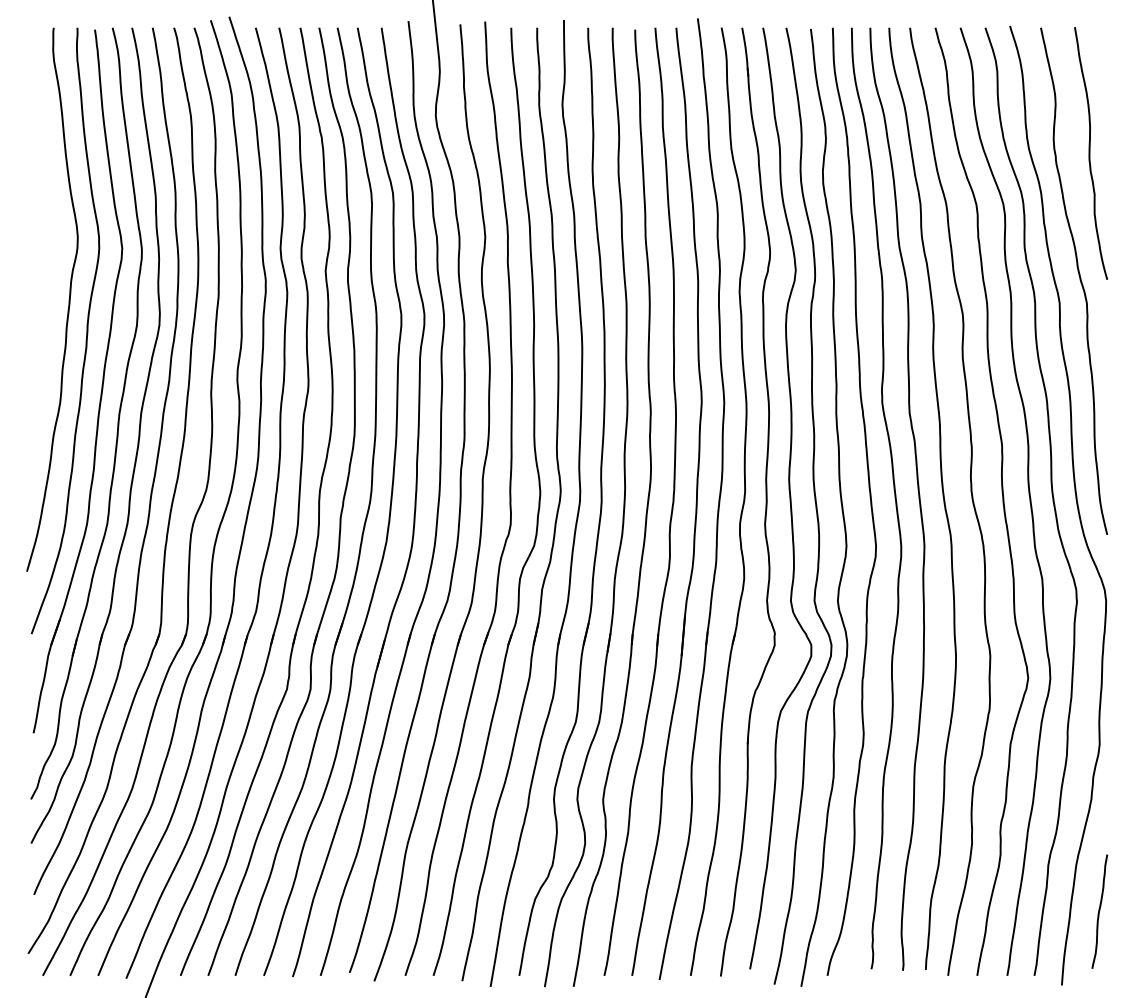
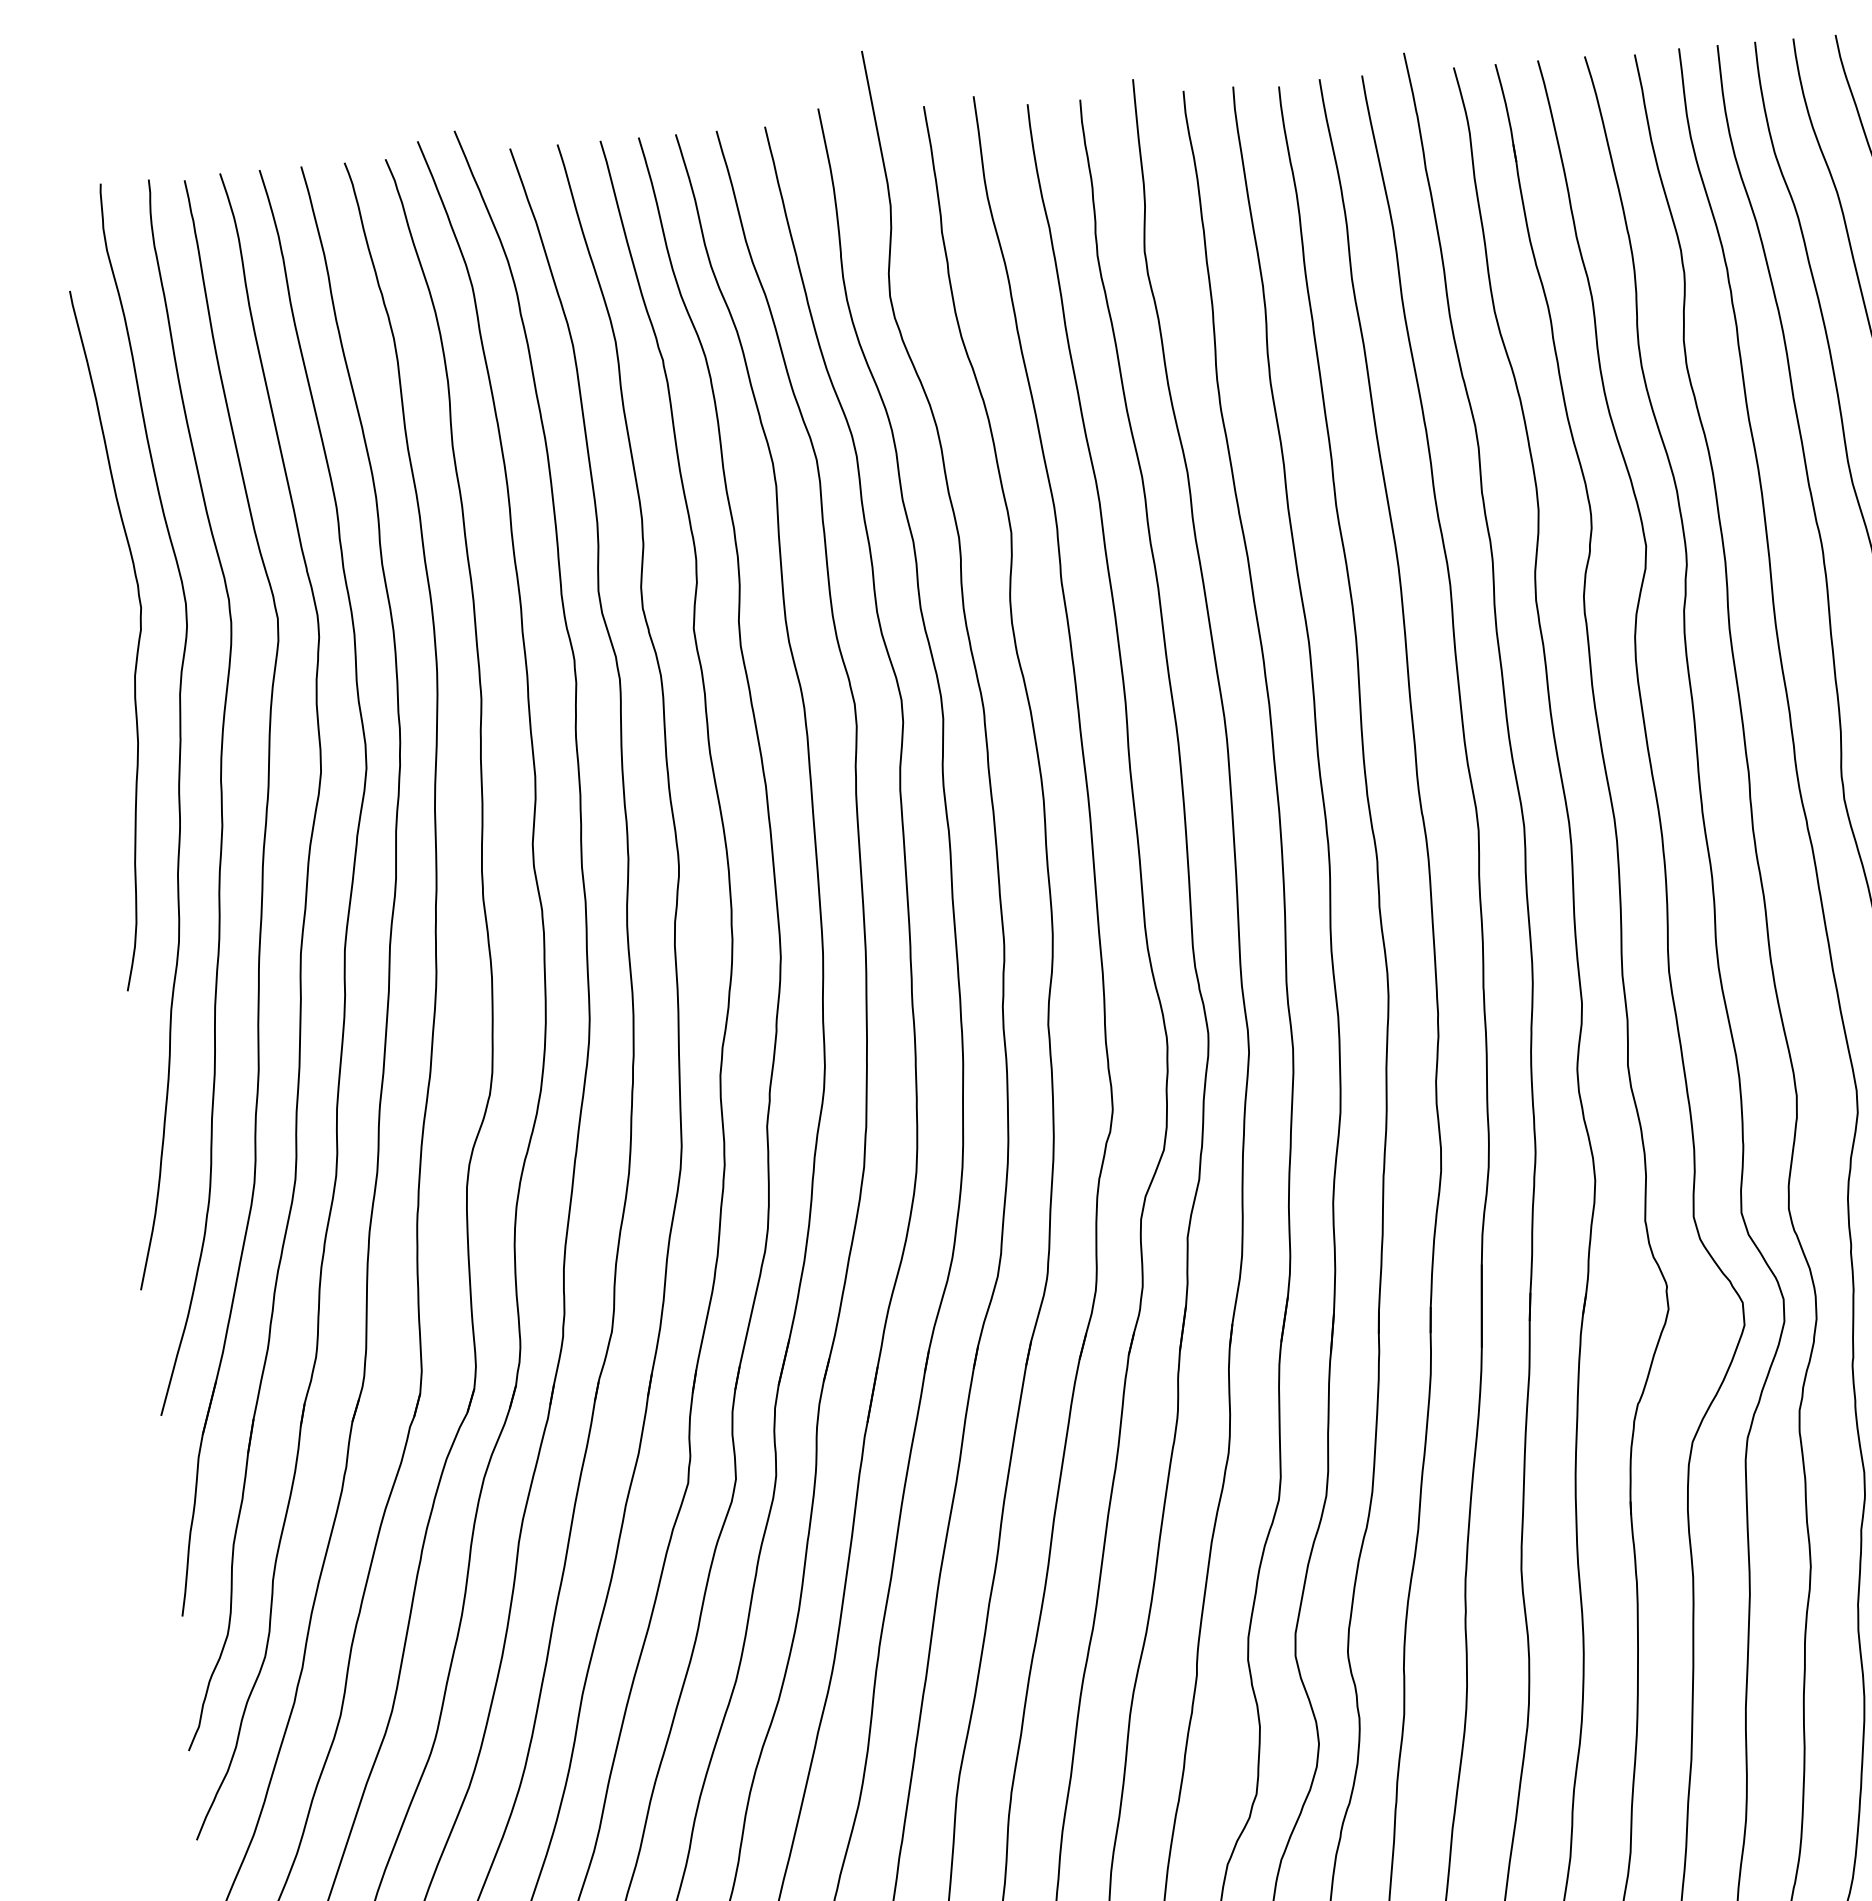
curve: (52, 251) -> (137, 637), added

